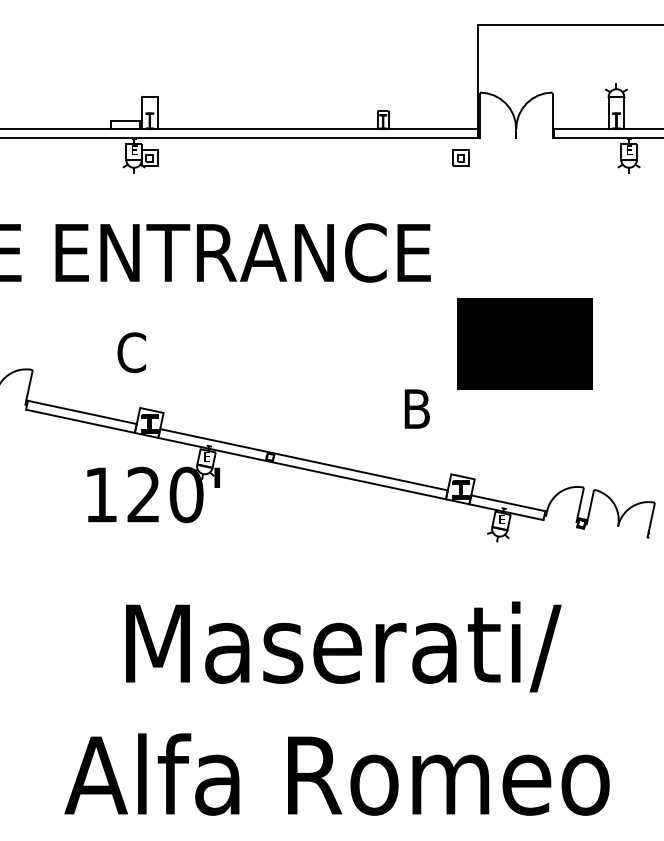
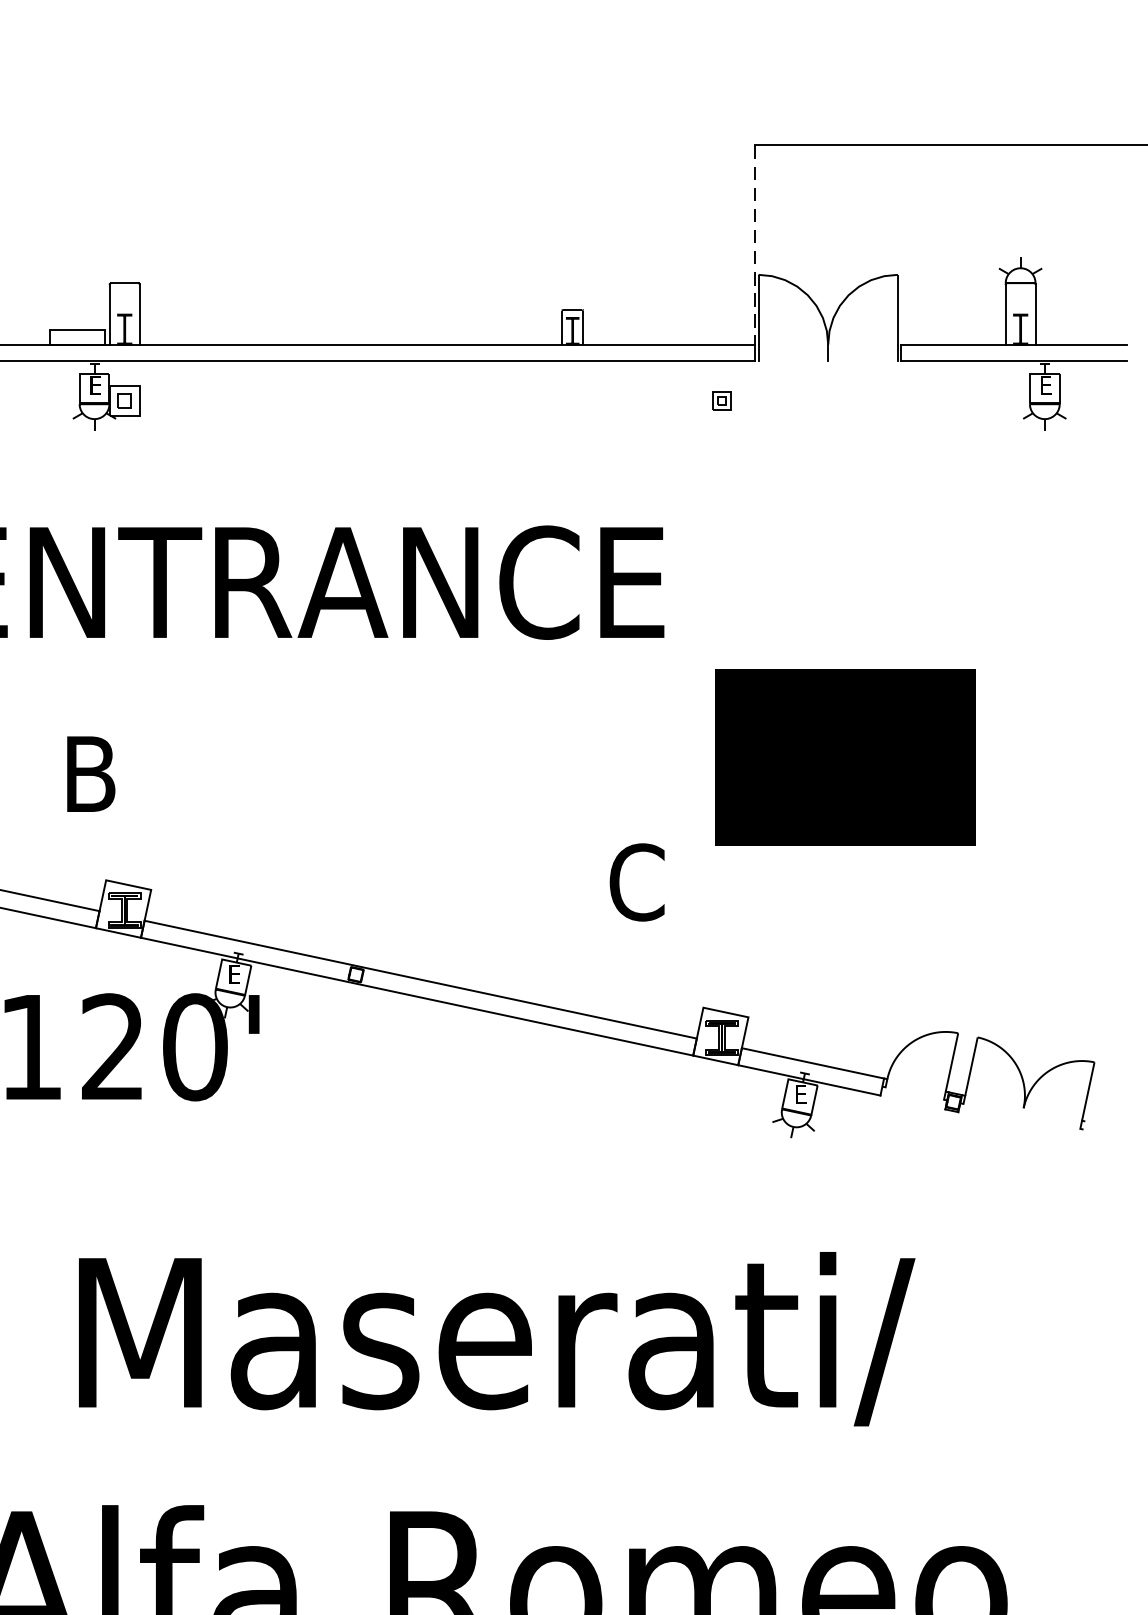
line: (478, 77) -> (755, 245), solid -> dashed
part: (460, 157) -> (721, 399), size x0.6
text: (131, 352) -> (89, 773), C -> B
text: (416, 408) -> (636, 881), B -> C

